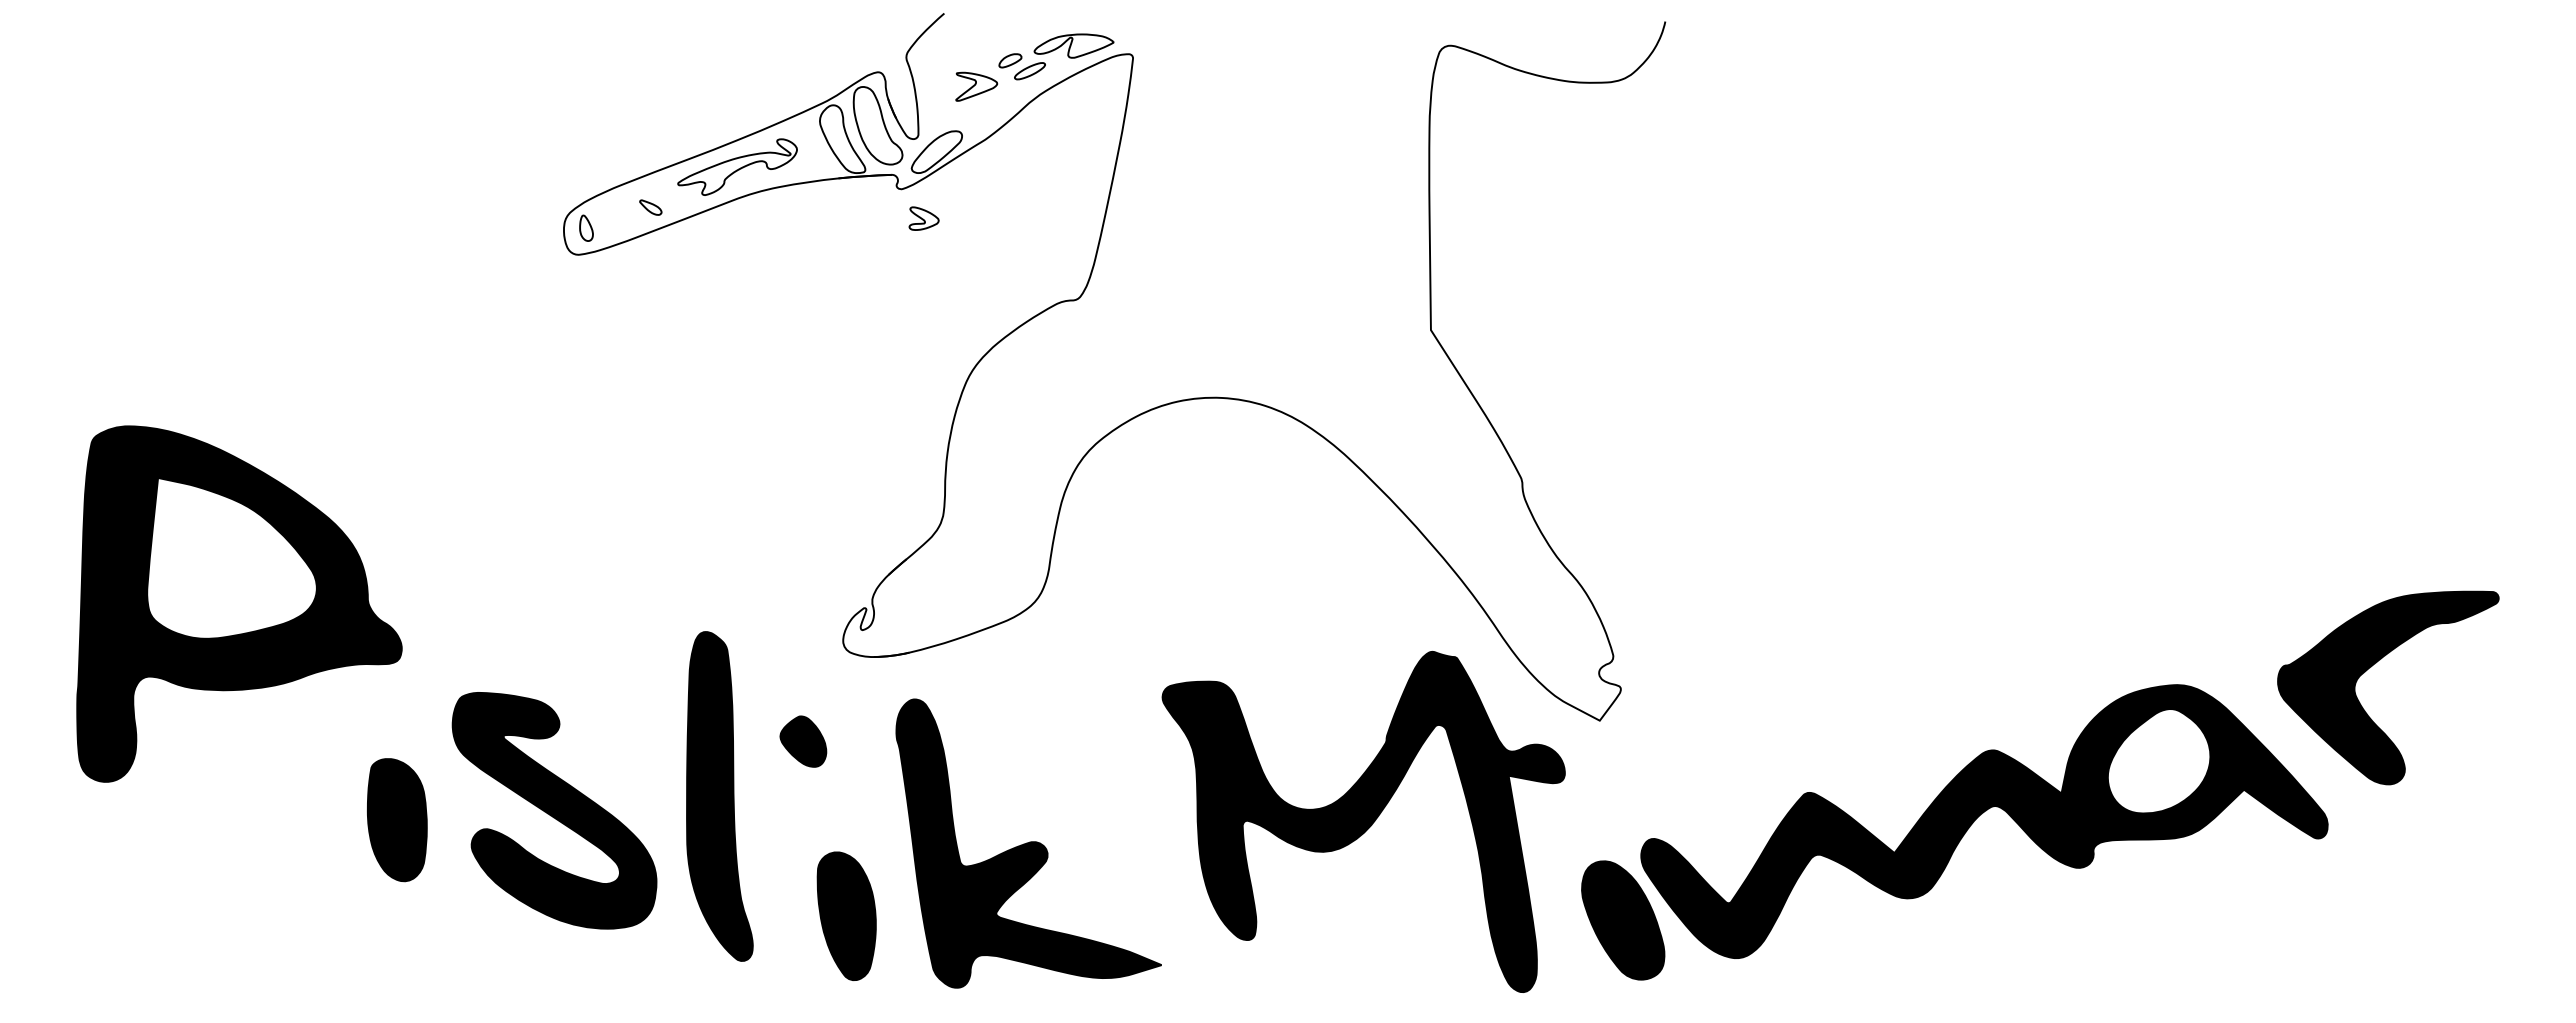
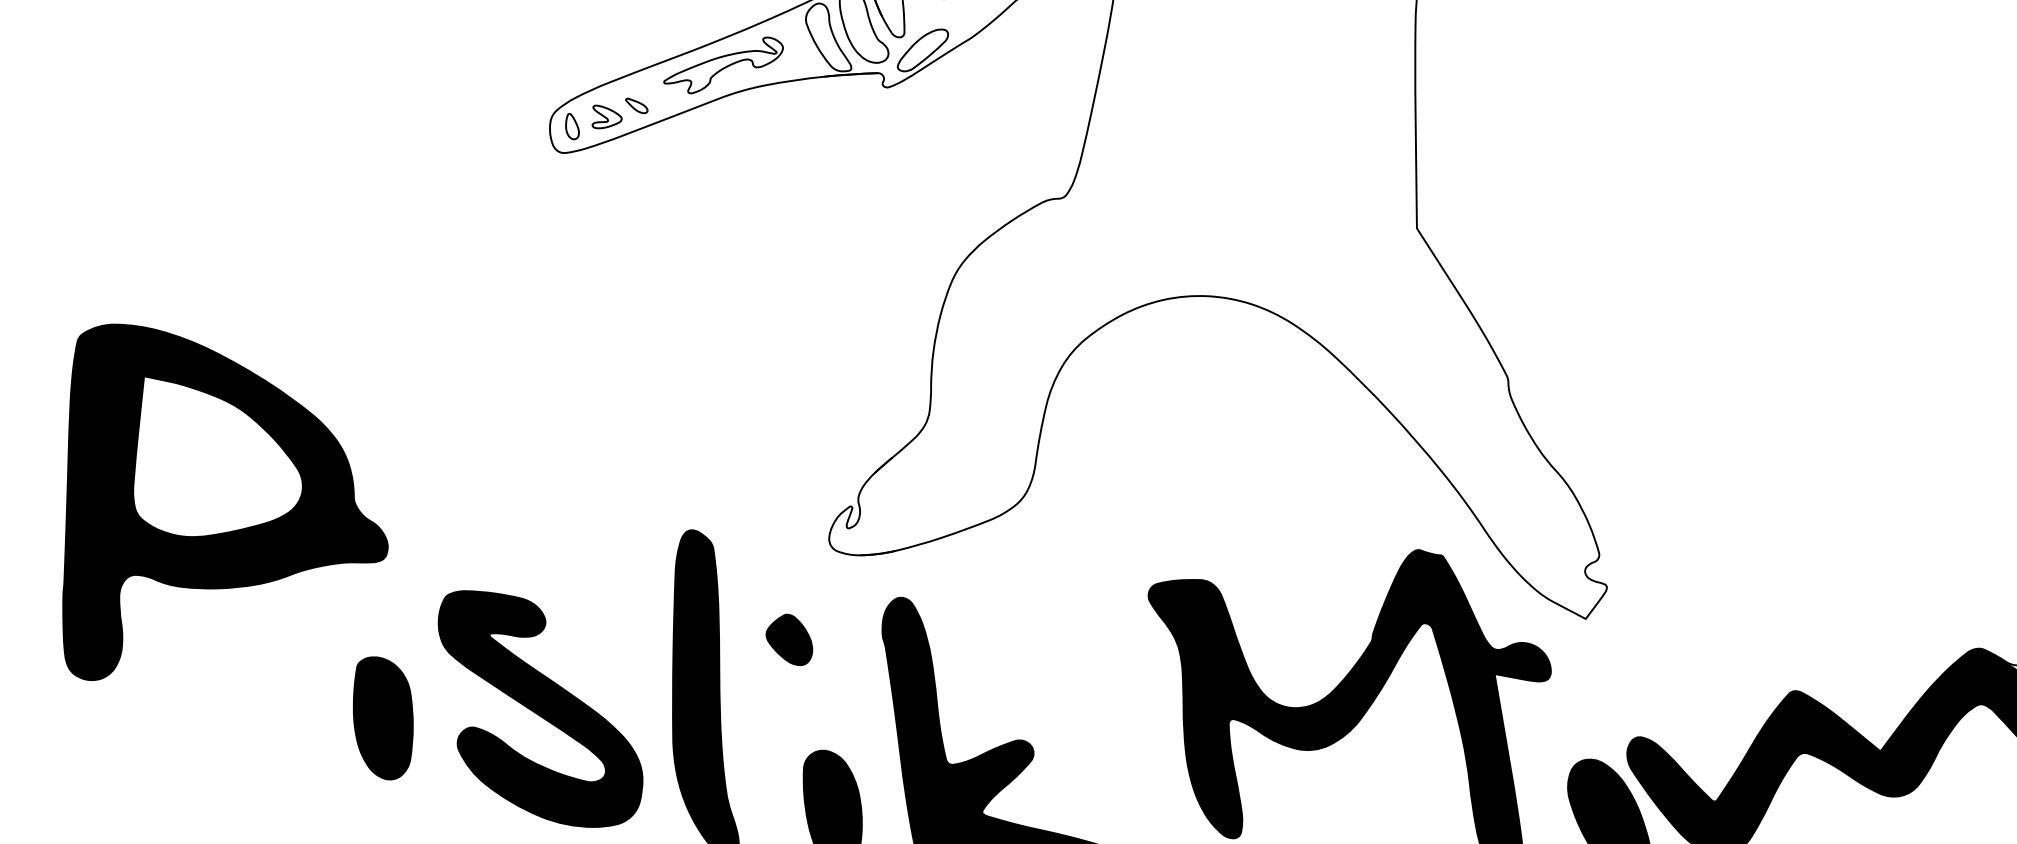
part: (923, 218) -> (606, 116), moved

